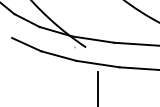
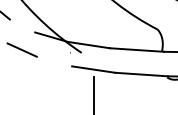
line: (26, 20) -> (22, 25), removed
line: (58, 56) -> (54, 61), removed

